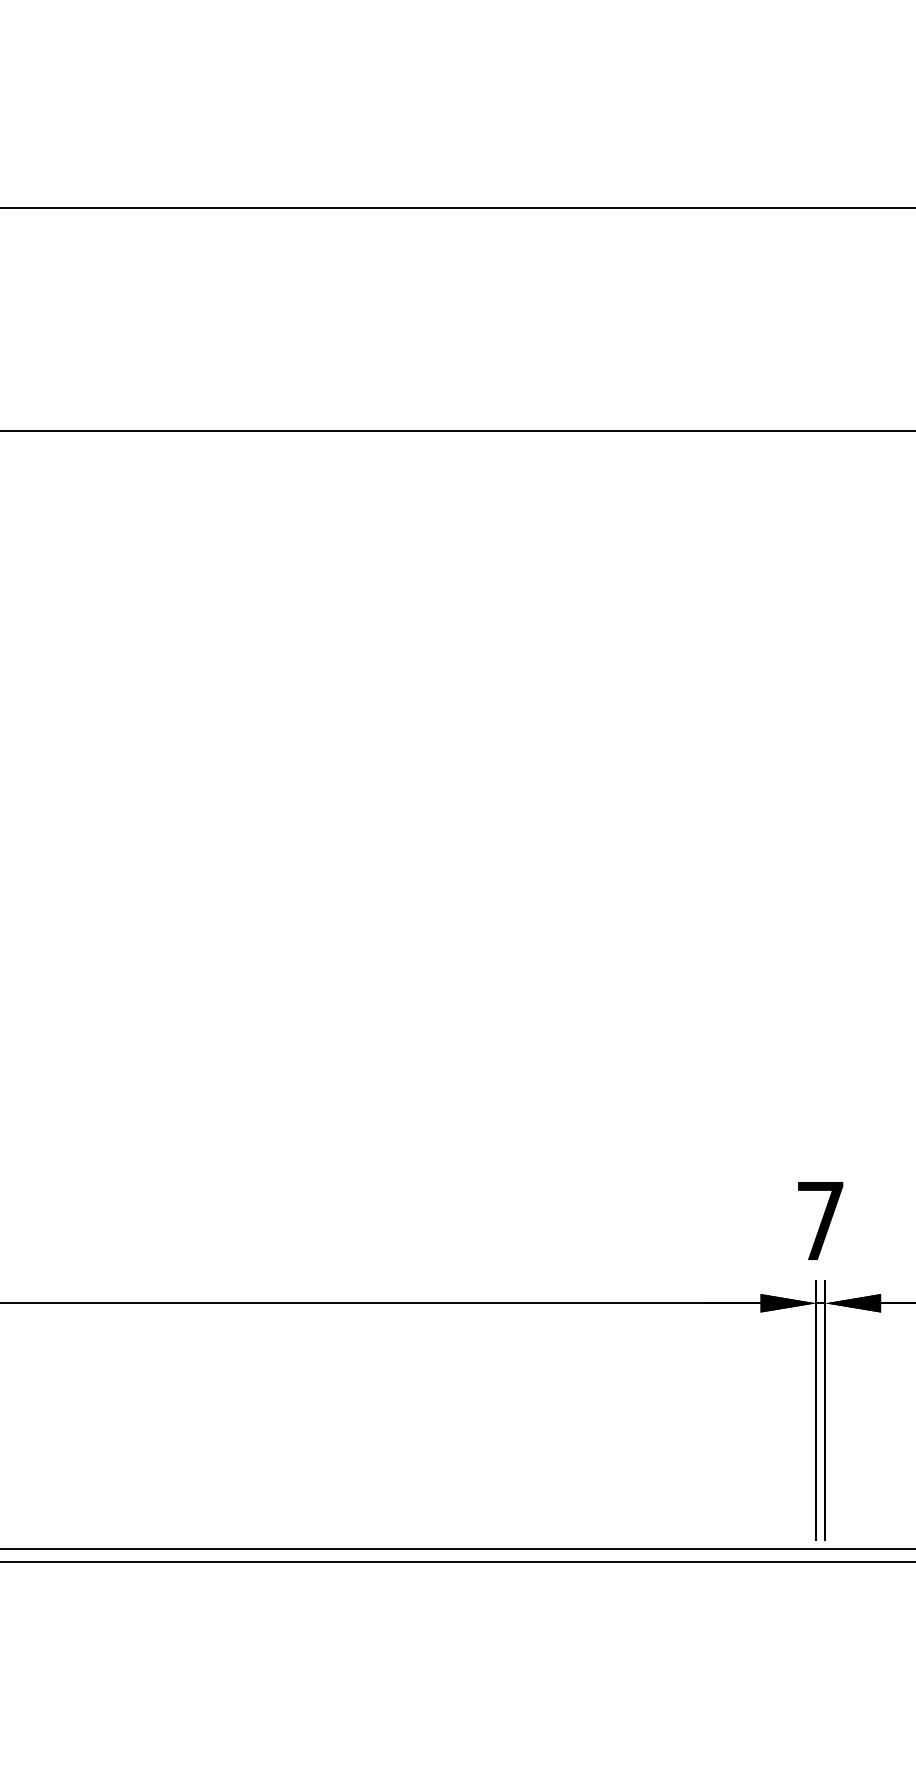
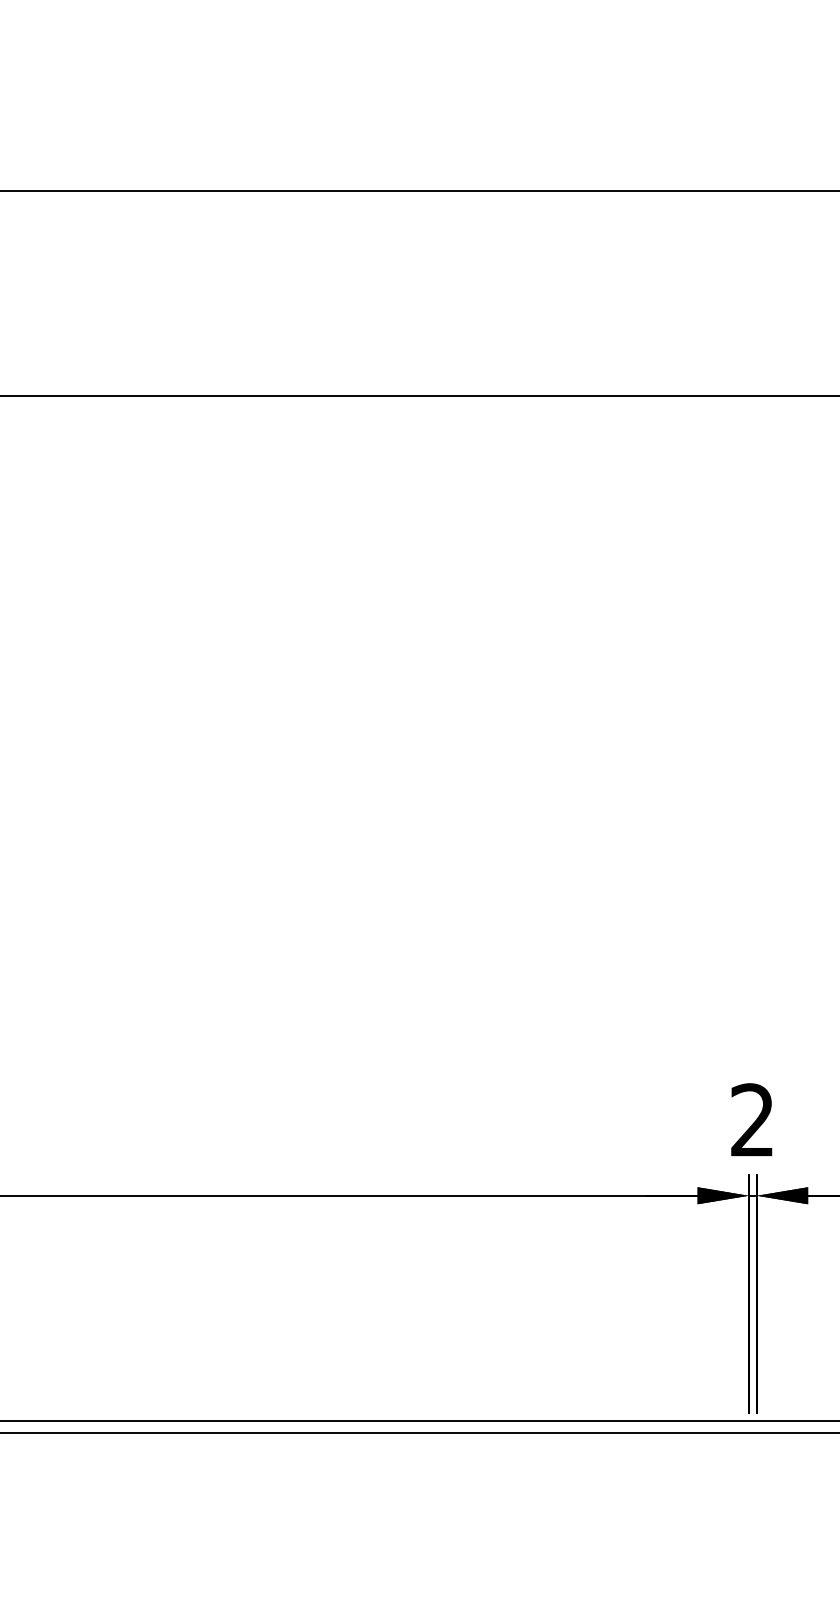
text: (820, 1220) -> (752, 1119), 7 -> 2

